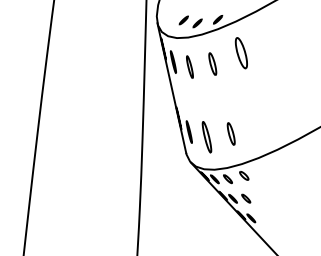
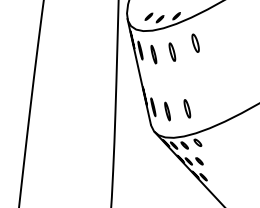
part: (241, 52) -> (195, 42), size x0.71
part: (206, 137) -> (167, 111), size x0.71

